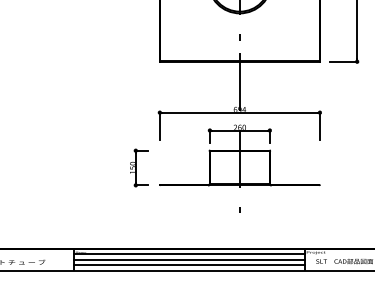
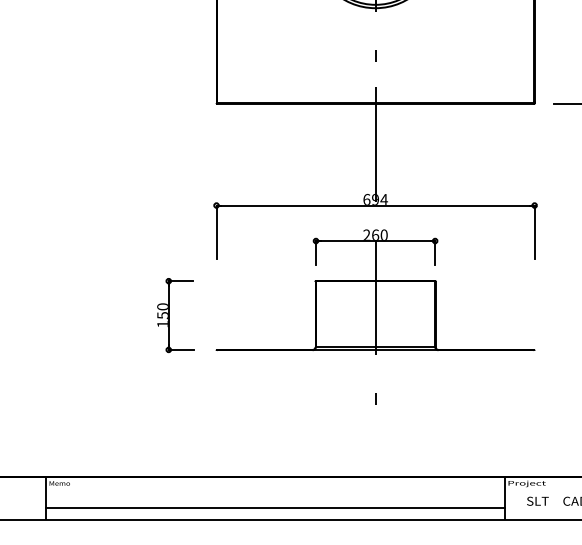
line: (189, 254) -> (275, 487), removed
line: (189, 259) -> (275, 497), removed

